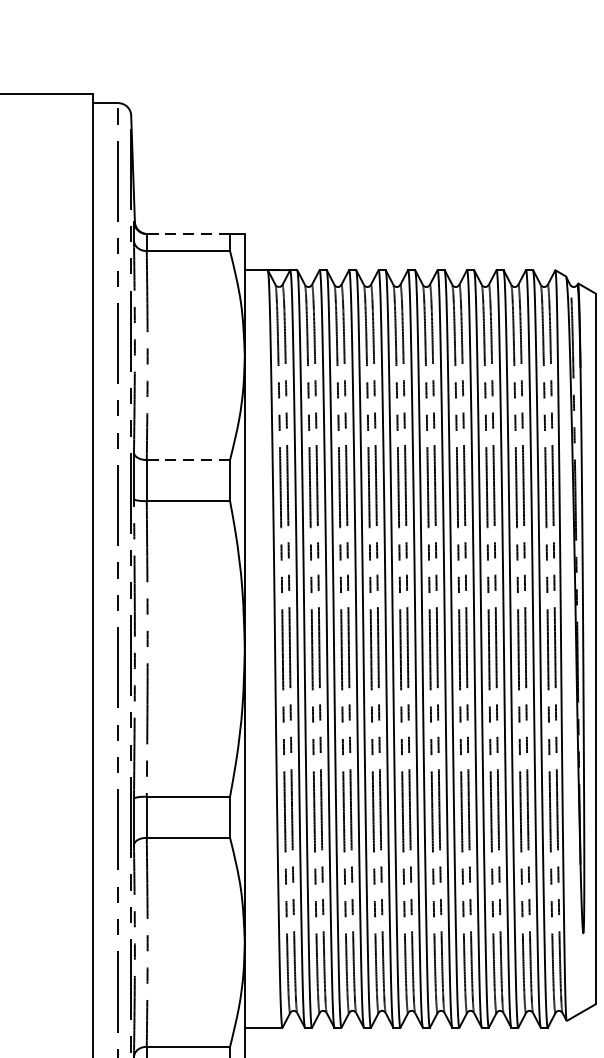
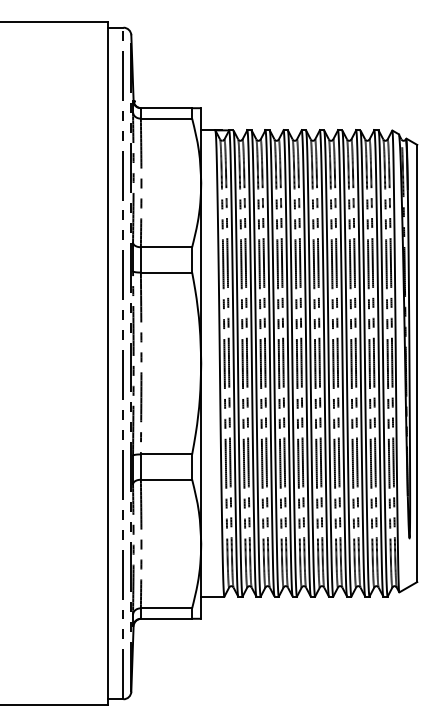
line: (188, 234) -> (166, 108), dashed -> solid
line: (188, 460) -> (166, 247), dashed -> solid

